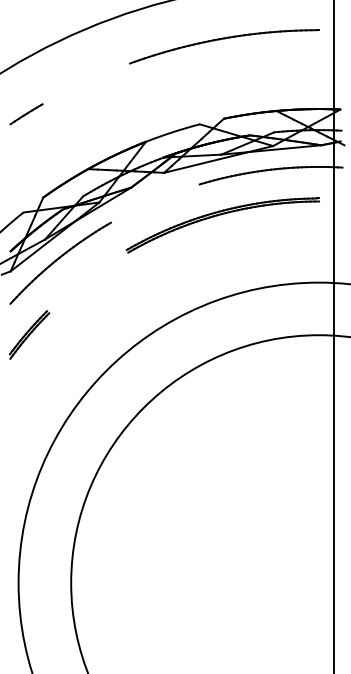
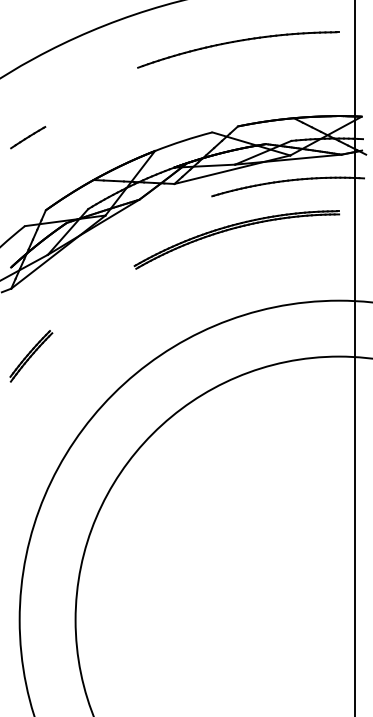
line: (26, 114) -> (28, 137), moved
part: (60, 262) -> (64, 279), removed

